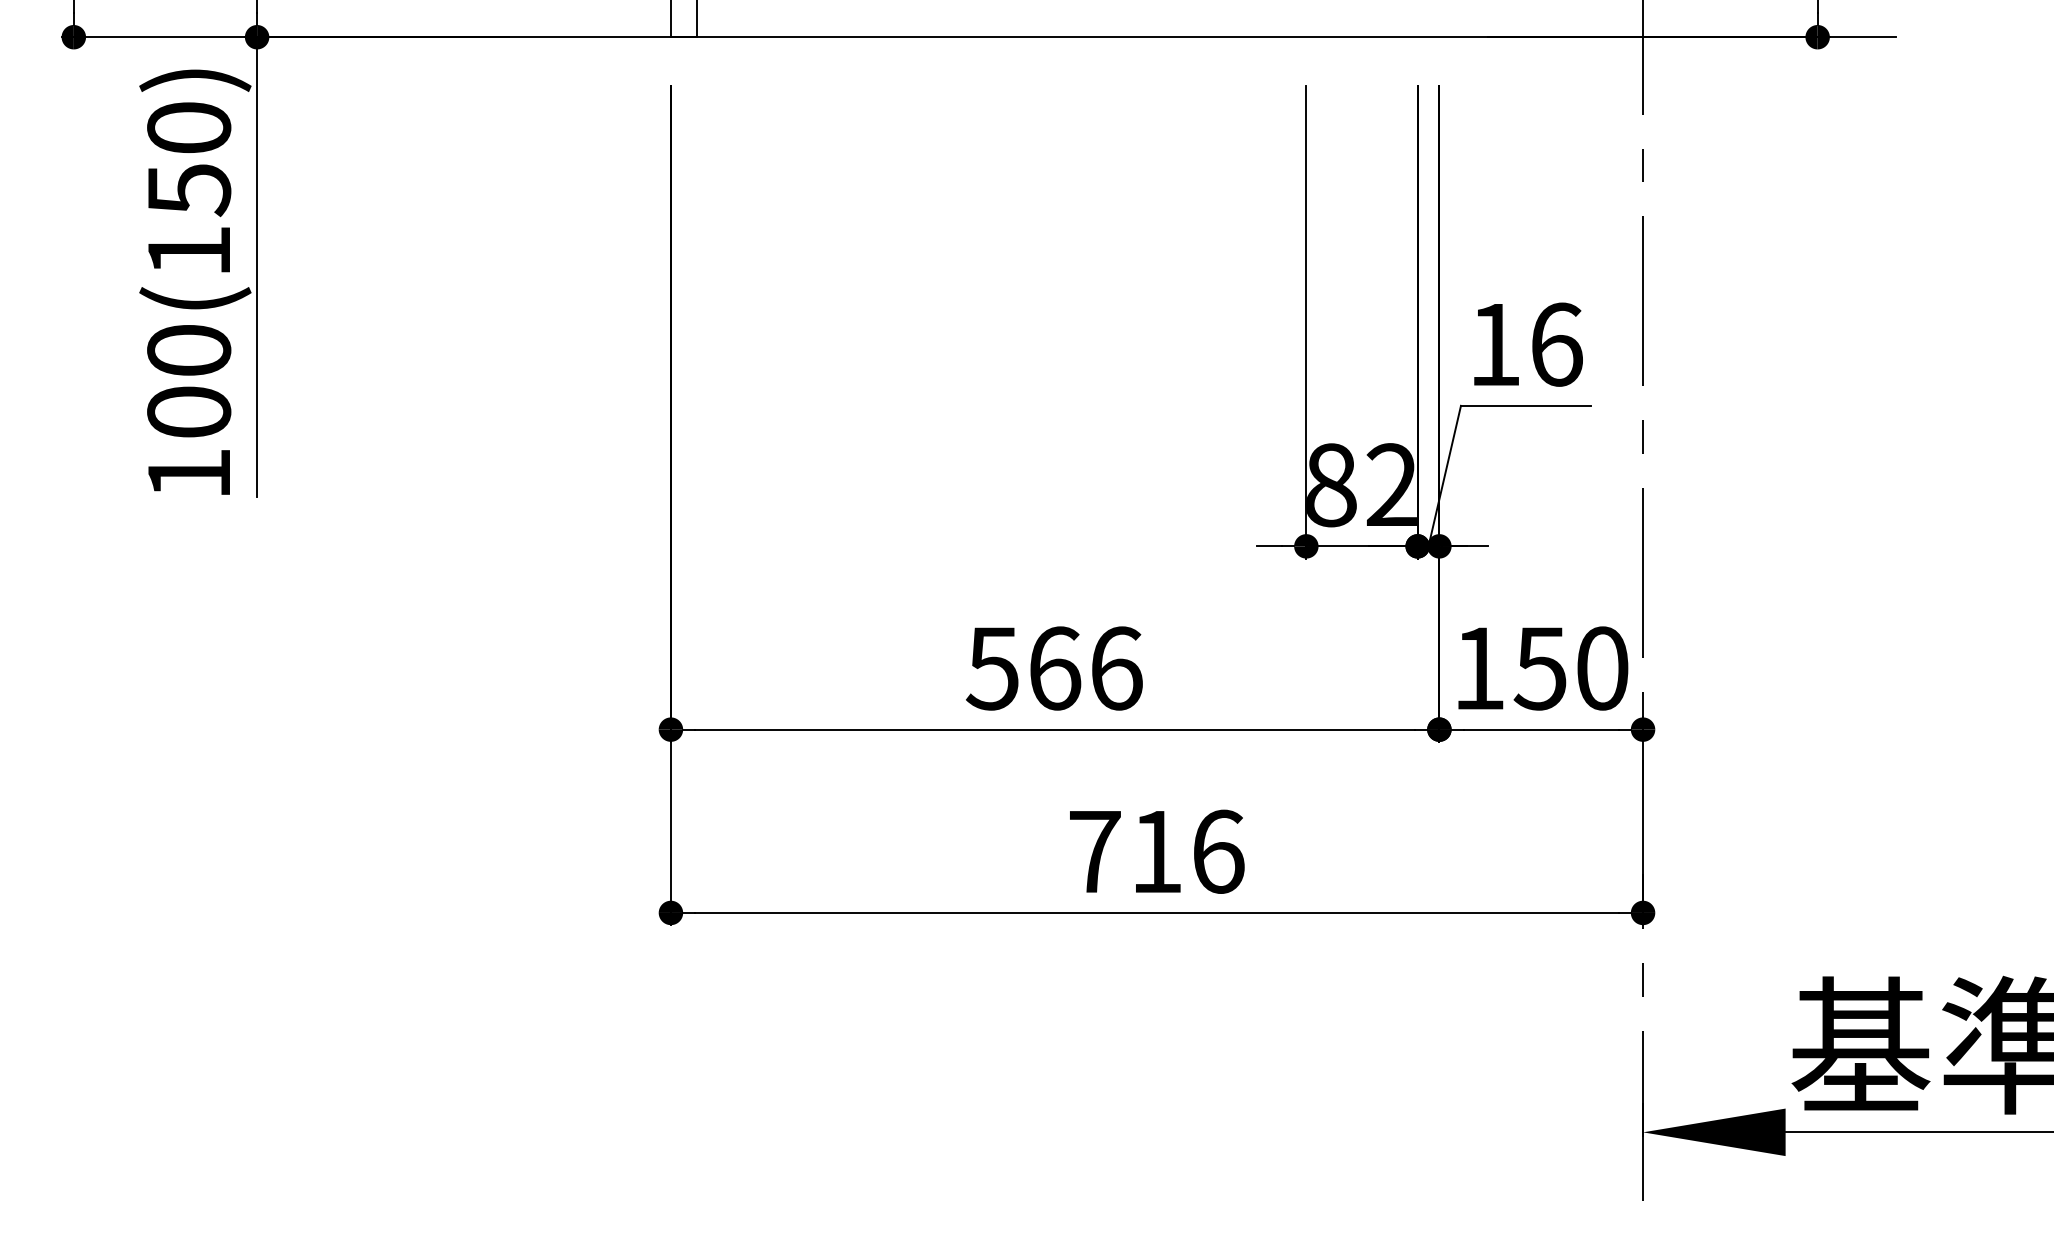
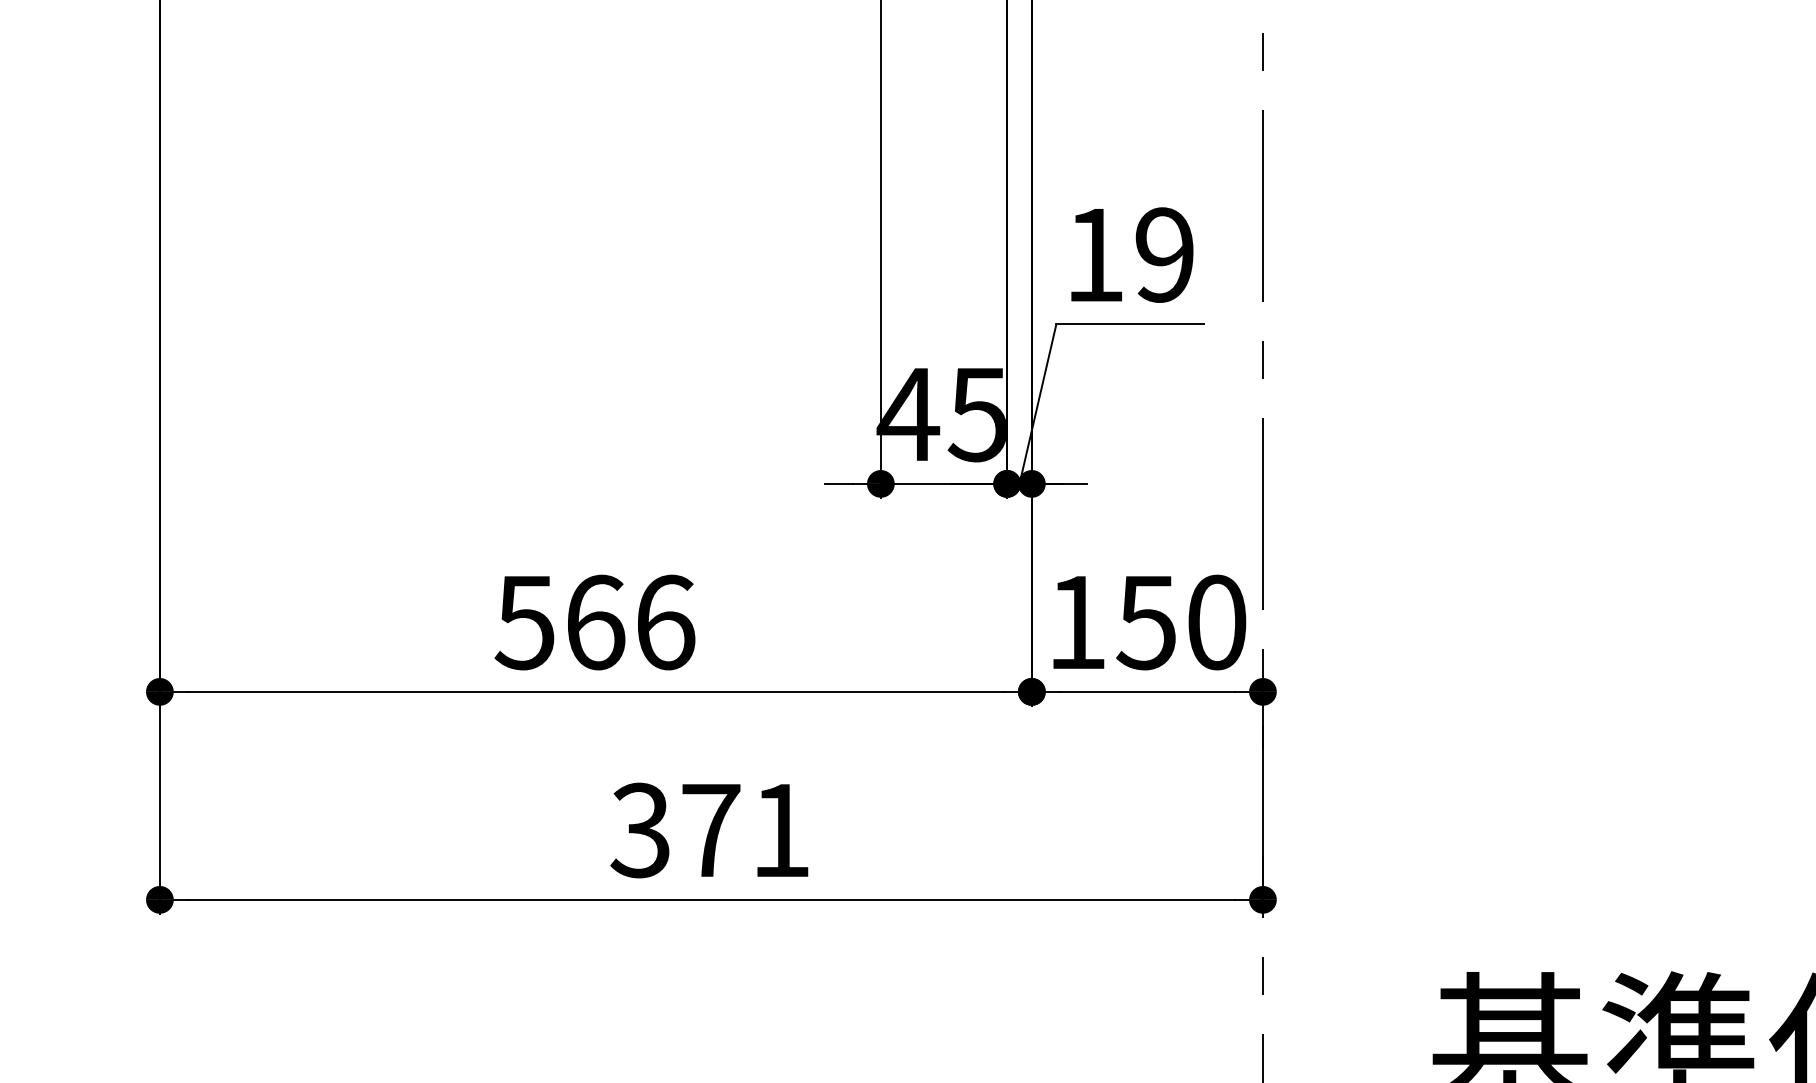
text: (1556, 344) -> (1164, 254), 16 -> 19
text: (1359, 485) -> (941, 414), 82 -> 45
text: (1156, 851) -> (710, 830), 716 -> 371

